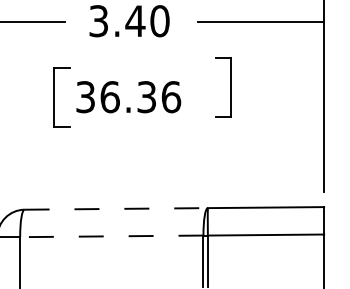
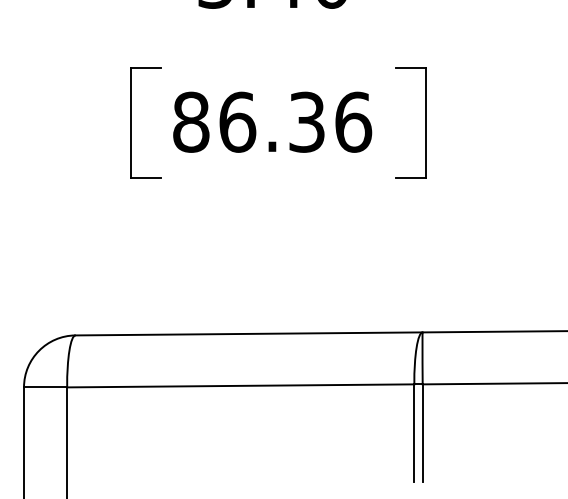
part: (230, 87) -> (423, 122), moved
text: (85, 97) -> (190, 122), 36.36 -> 86.36
line: (116, 208) -> (249, 333), dashed -> solid
line: (111, 236) -> (240, 386), dashed -> solid

